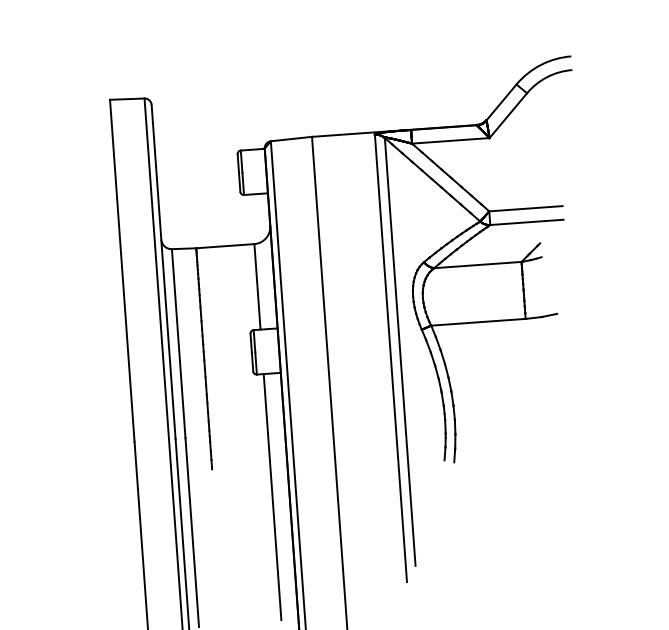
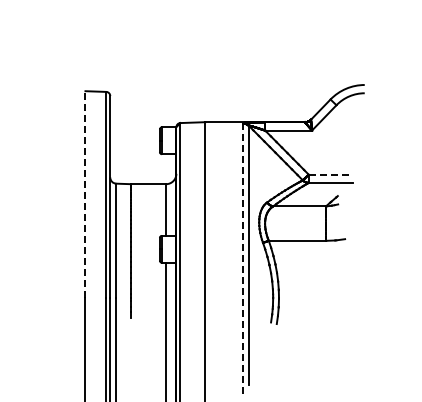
line: (527, 208) -> (331, 174), solid -> dashed
line: (122, 270) -> (85, 194), solid -> dashed
line: (391, 357) -> (243, 258), solid -> dashed

